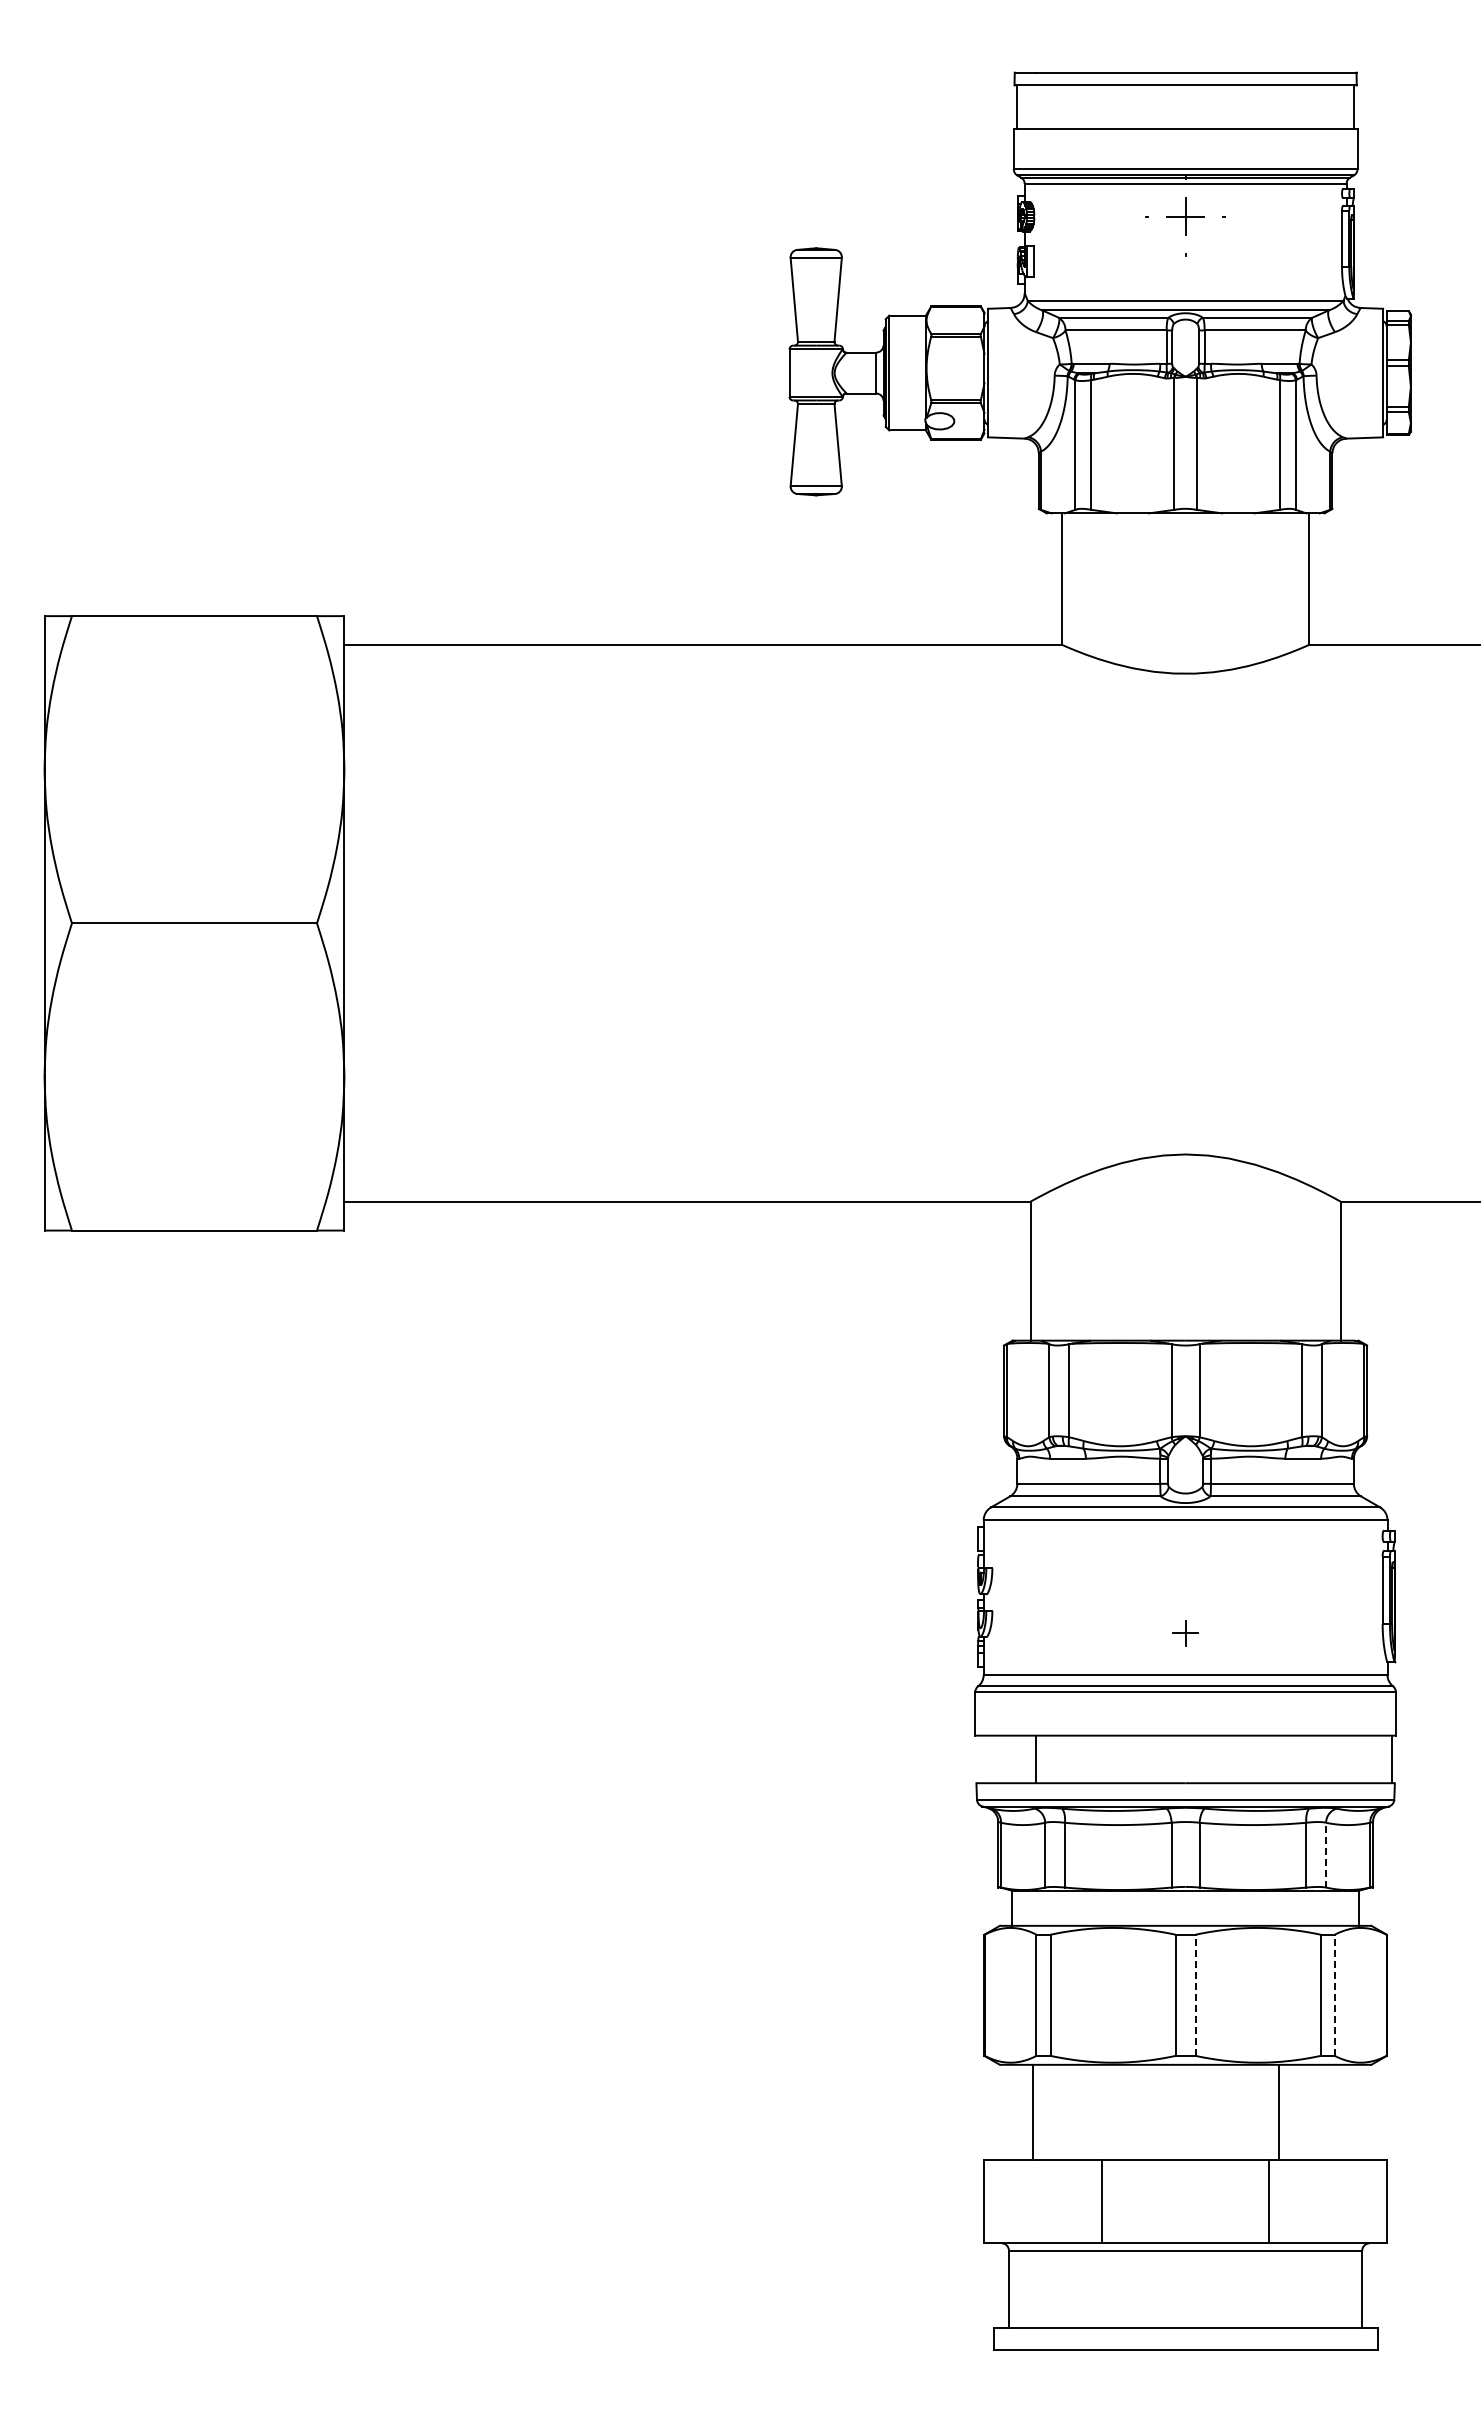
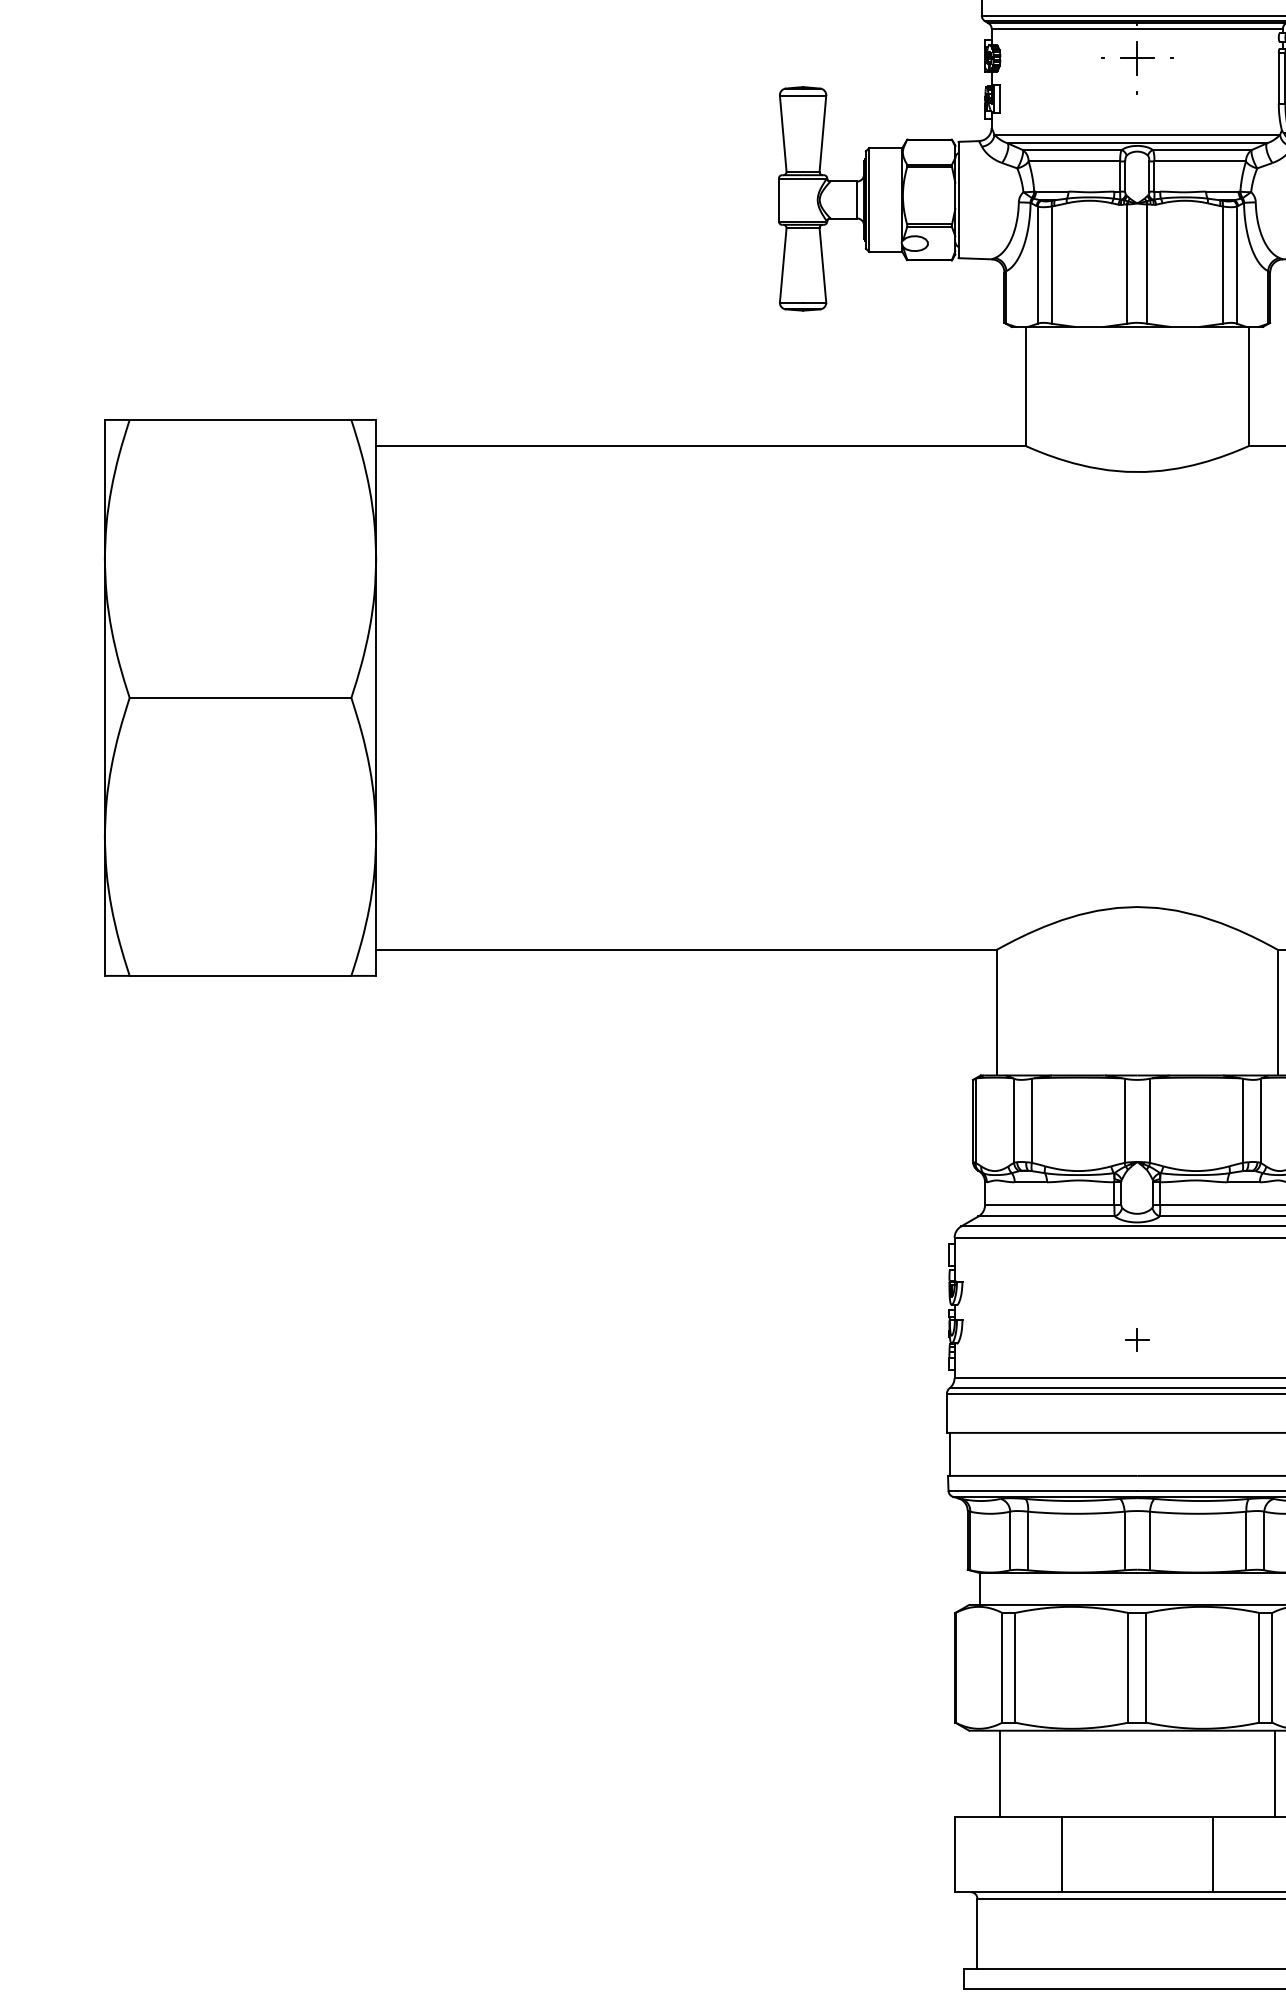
line: (1035, 1759) -> (949, 1454), moved
line: (1326, 1854) -> (1264, 1540), dashed -> solid
line: (1195, 1995) -> (1146, 1667), dashed -> solid
line: (1334, 1995) -> (1271, 1667), dashed -> solid
line: (1278, 2111) -> (1274, 1772), moved

